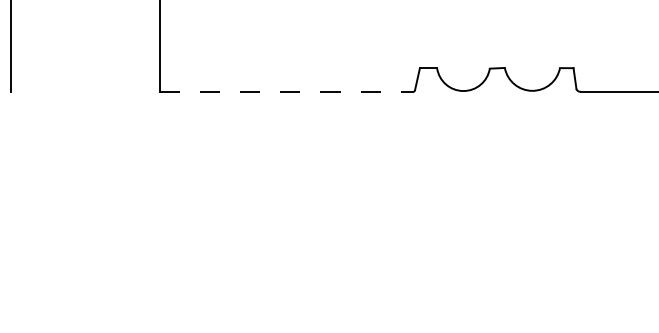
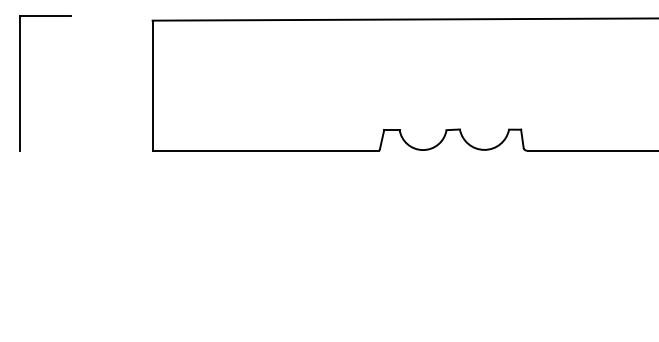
line: (287, 91) -> (266, 150), dashed -> solid

